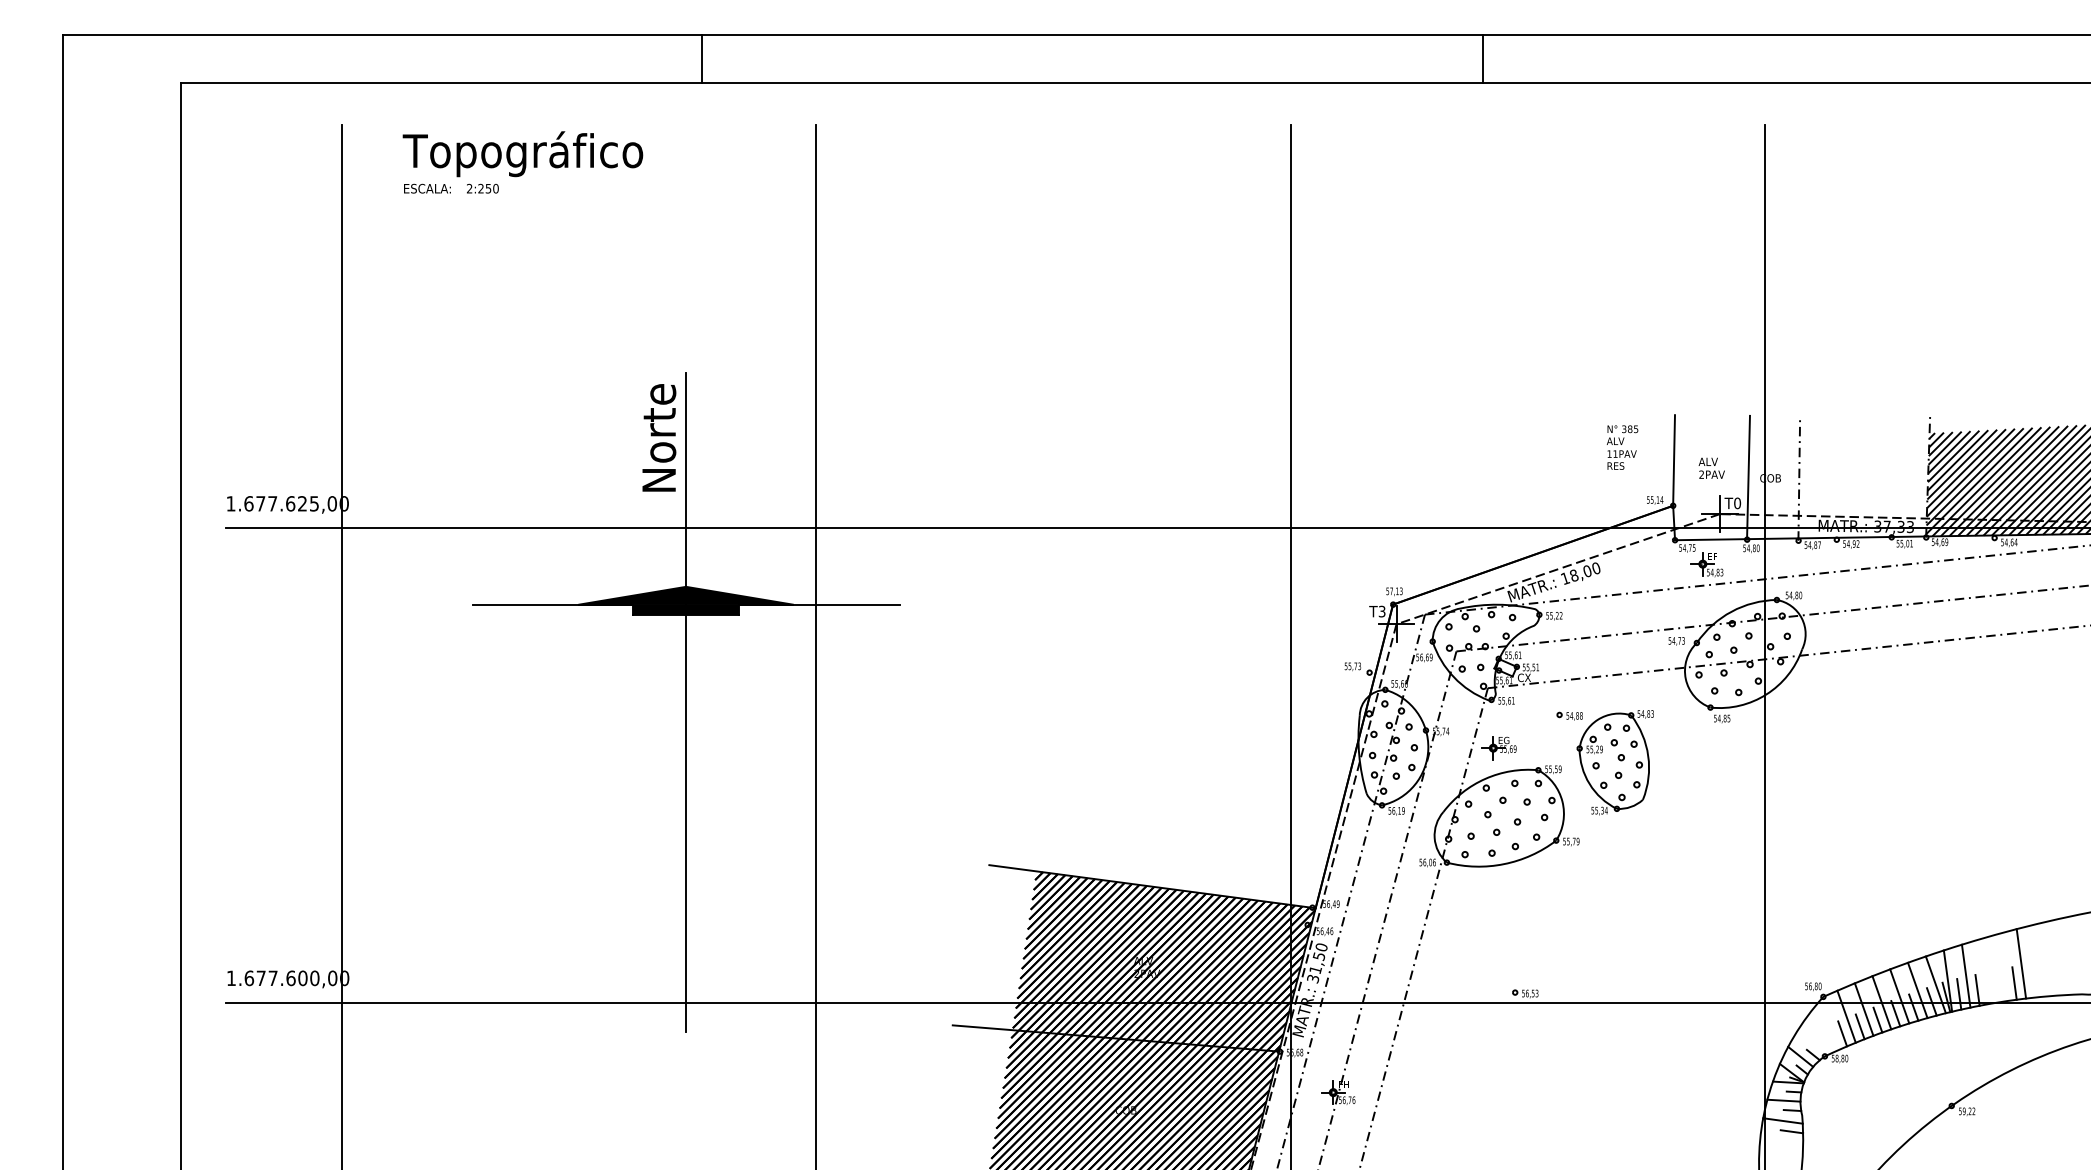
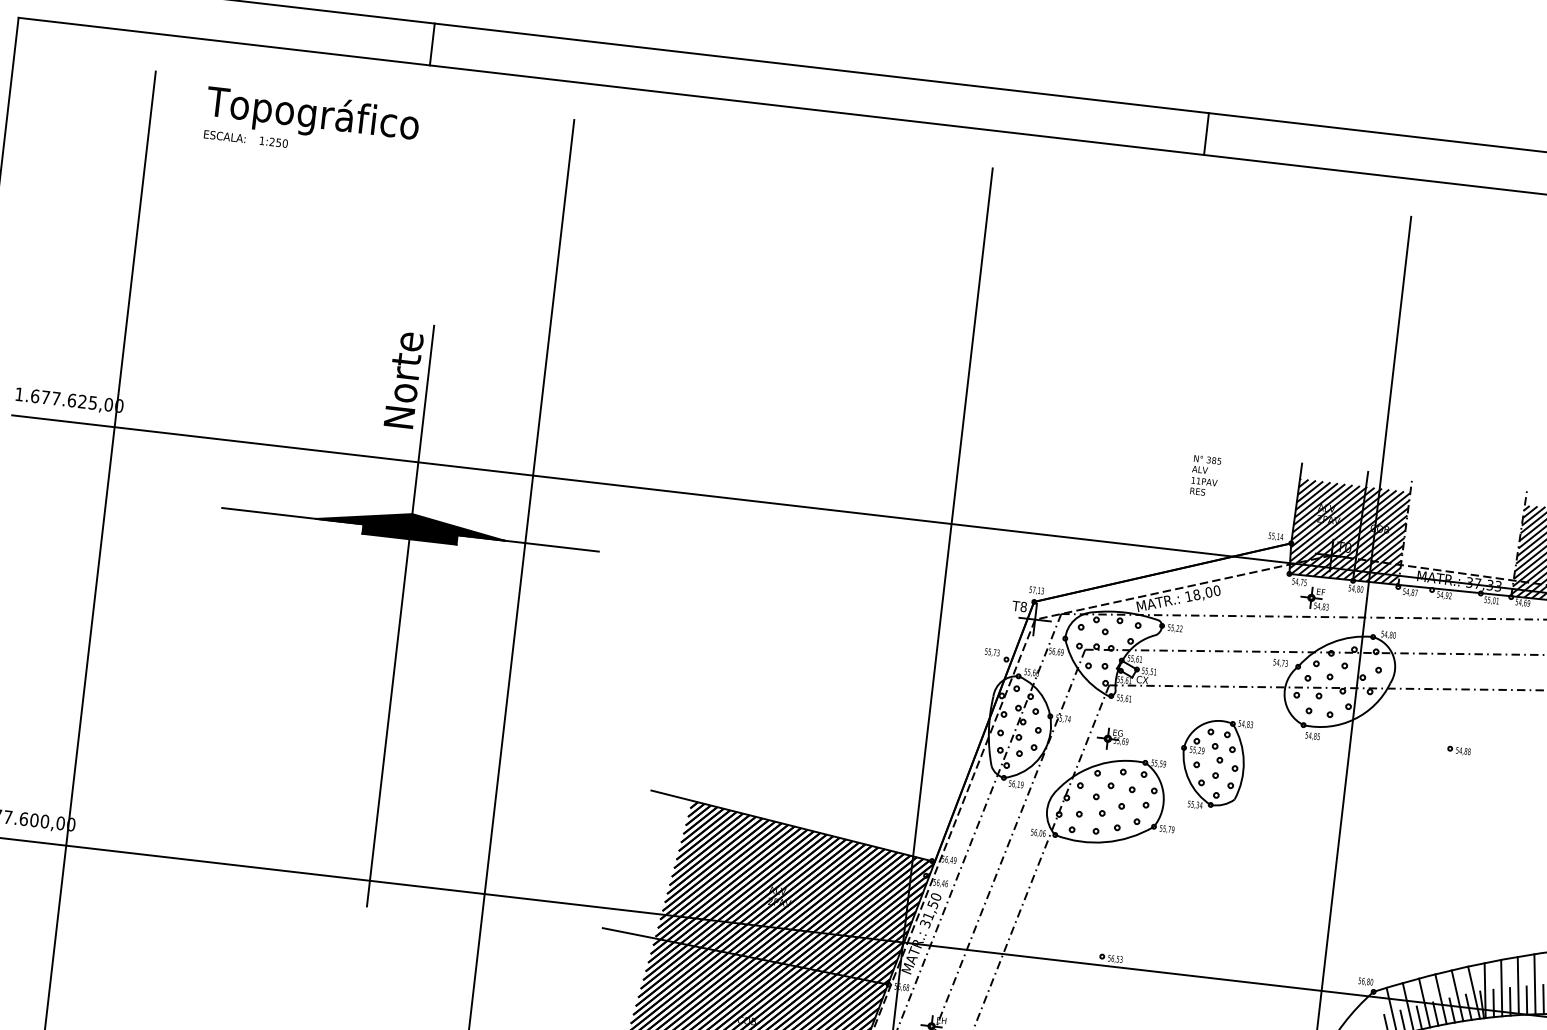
line: (701, 58) -> (432, 44), moved
line: (1483, 58) -> (1206, 133), moved
text: (469, 188) -> (261, 140), 2:250 -> 1:250
text: (1622, 447) -> (1205, 475), moved
hatch: (1736, 486) -> (1349, 532), added
text: (1381, 611) -> (1023, 606), T3 -> T8
part: (1569, 715) -> (1458, 750), moved
line: (2002, 967) -> (1534, 984), added
line: (1984, 971) -> (1518, 985), added
line: (1995, 986) -> (1526, 1000), added

